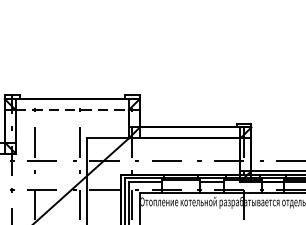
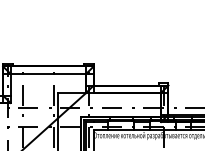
line: (72, 109) -> (48, 73), dashed -> solid

